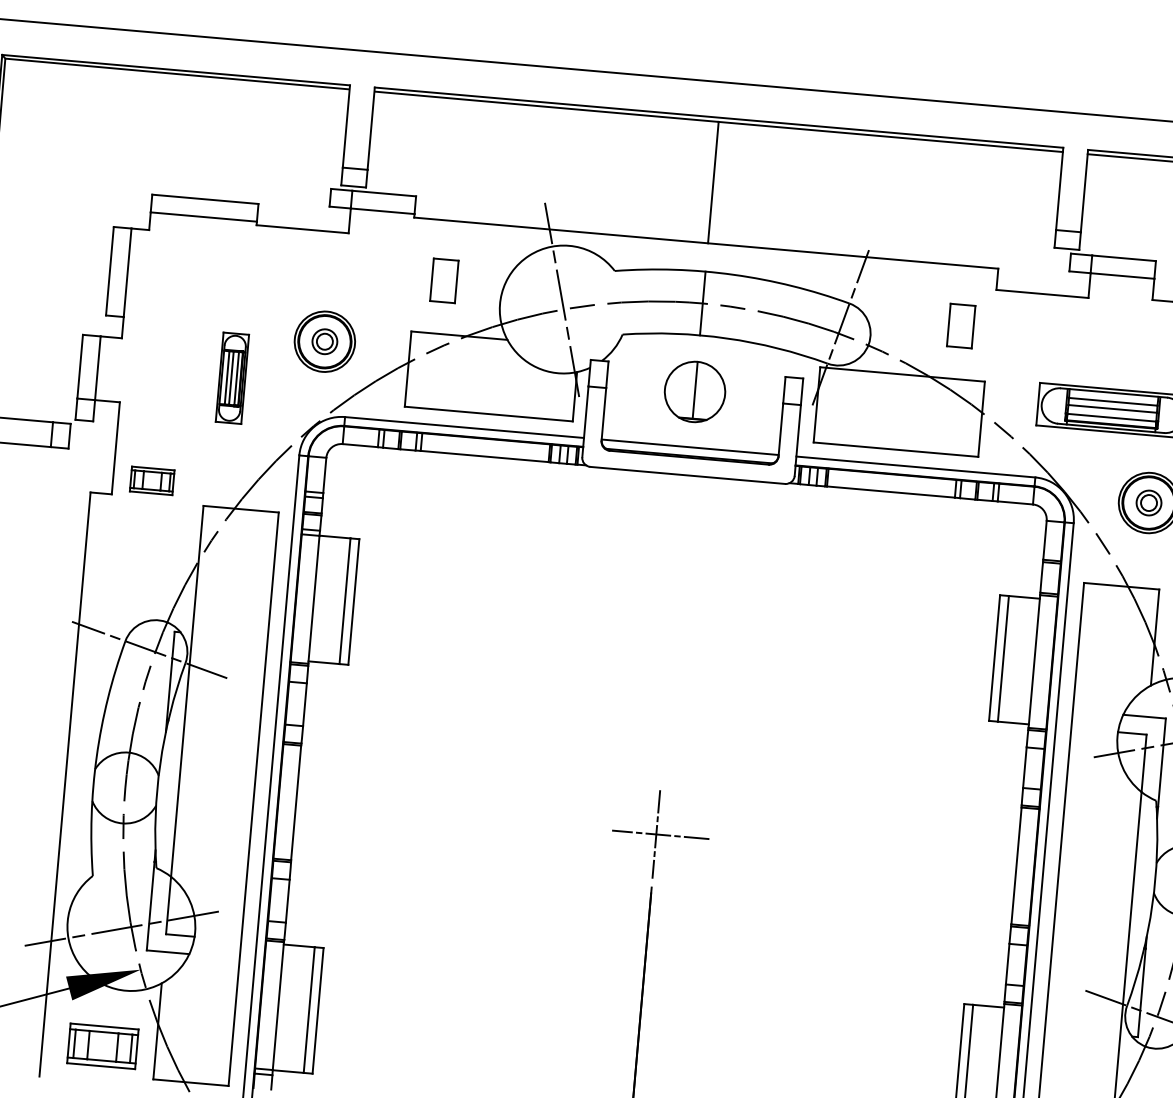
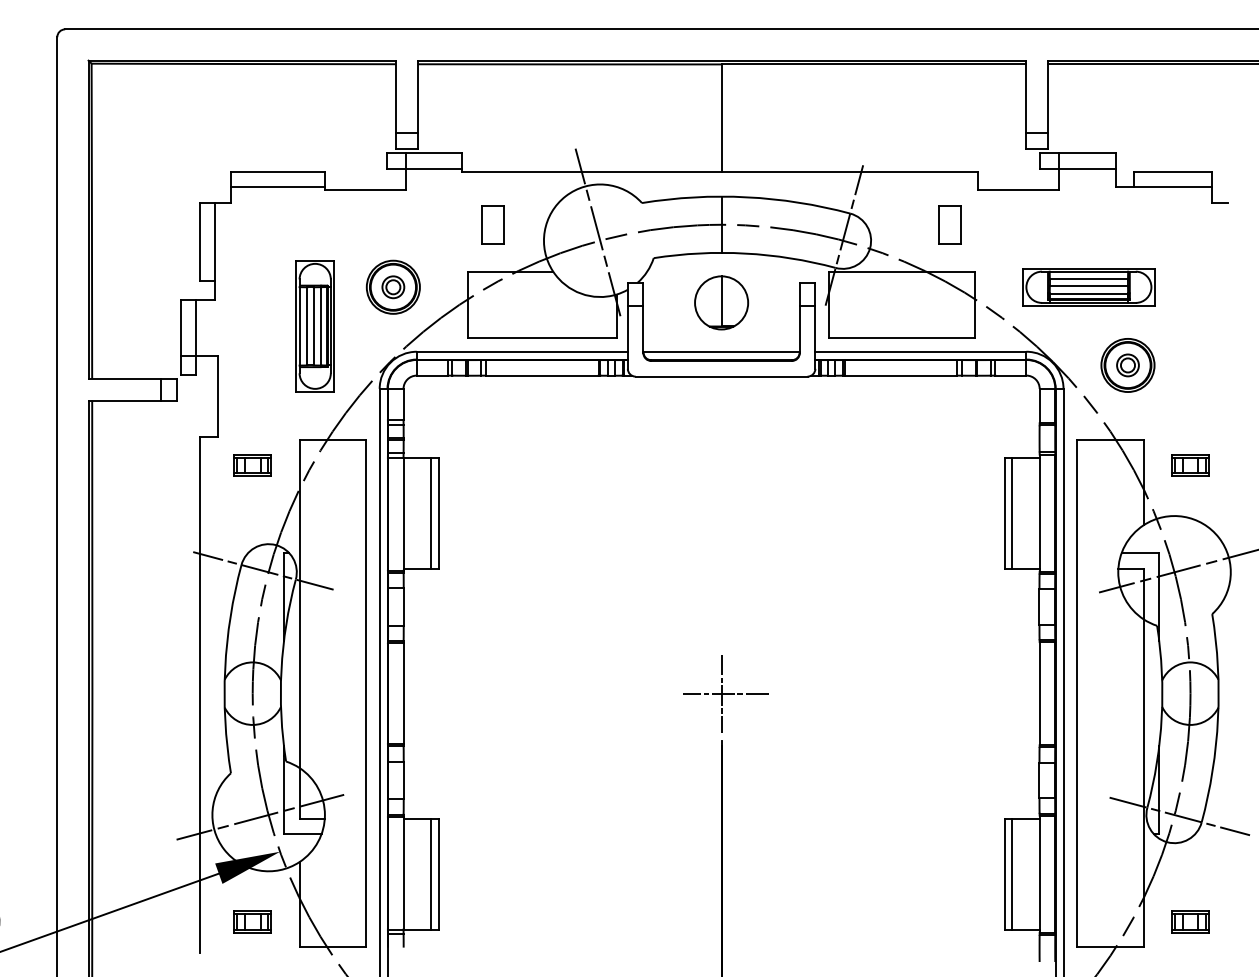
part: (231, 378) -> (314, 326), size x1.67
part: (151, 480) -> (252, 465), moved
part: (102, 1045) -> (252, 921), size x0.62

